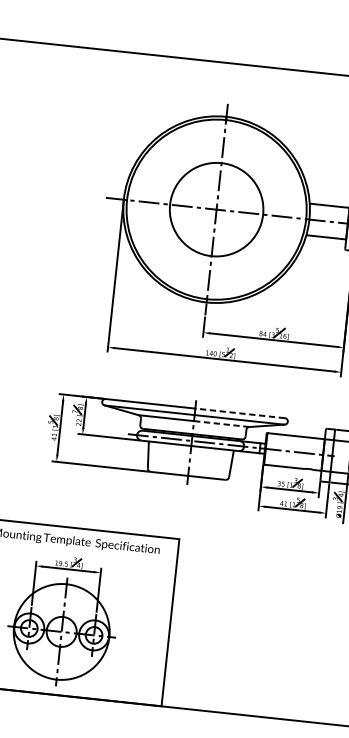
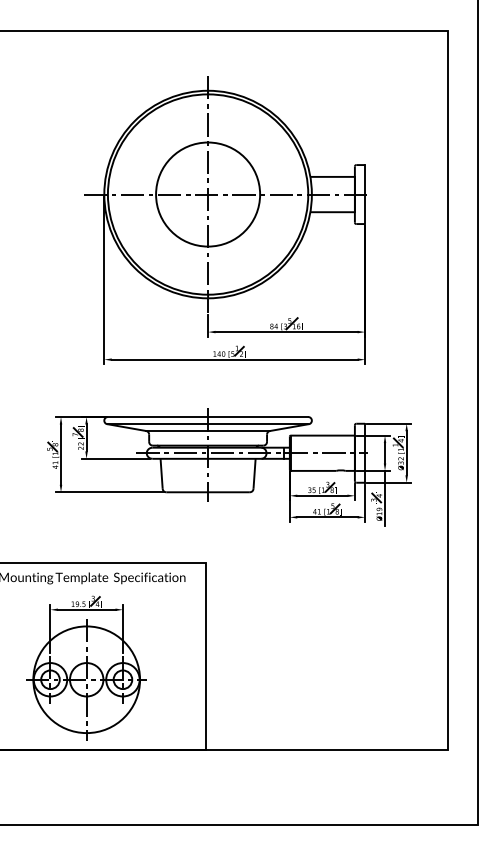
line: (239, 413) -> (257, 417), dashed -> solid
line: (221, 424) -> (238, 431), dashed -> solid

